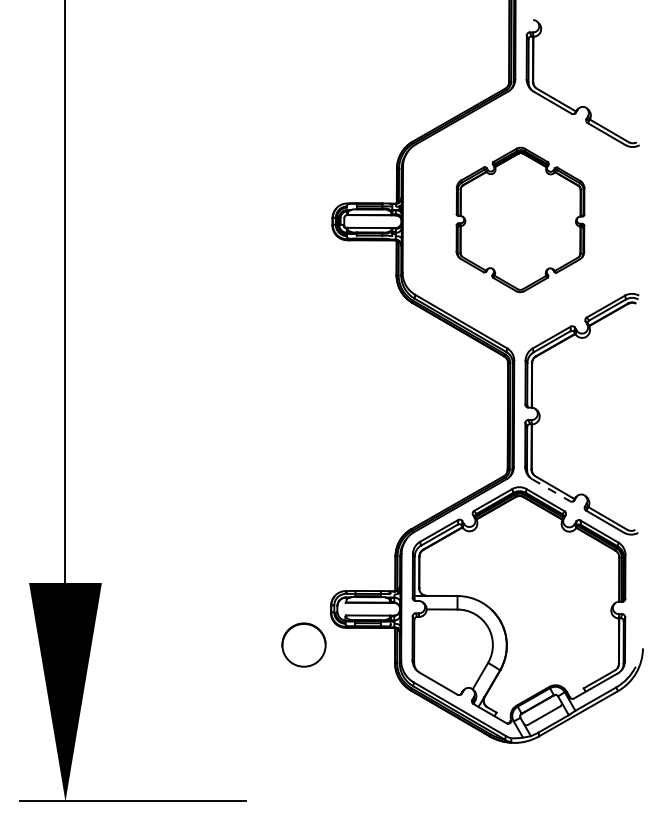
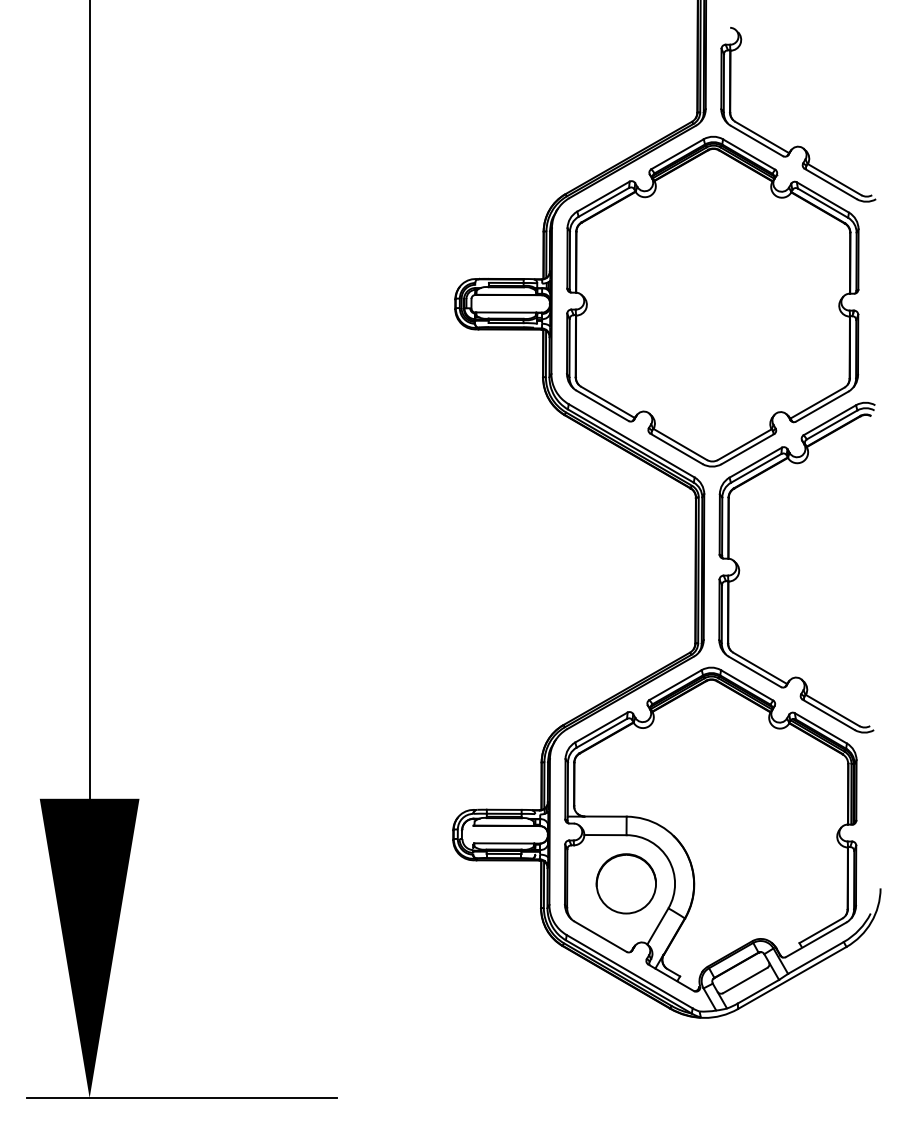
part: (520, 219) -> (712, 301), size x1.67
line: (551, 490) -> (755, 672), dashed -> solid
circle: (303, 644) -> (625, 883), moved

